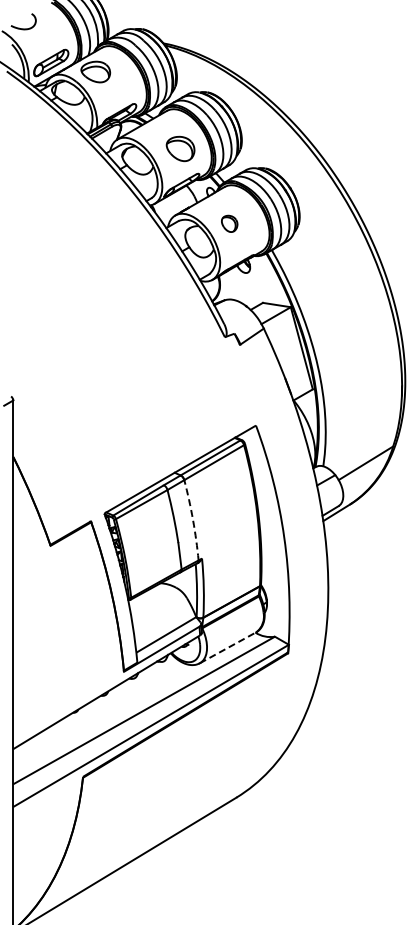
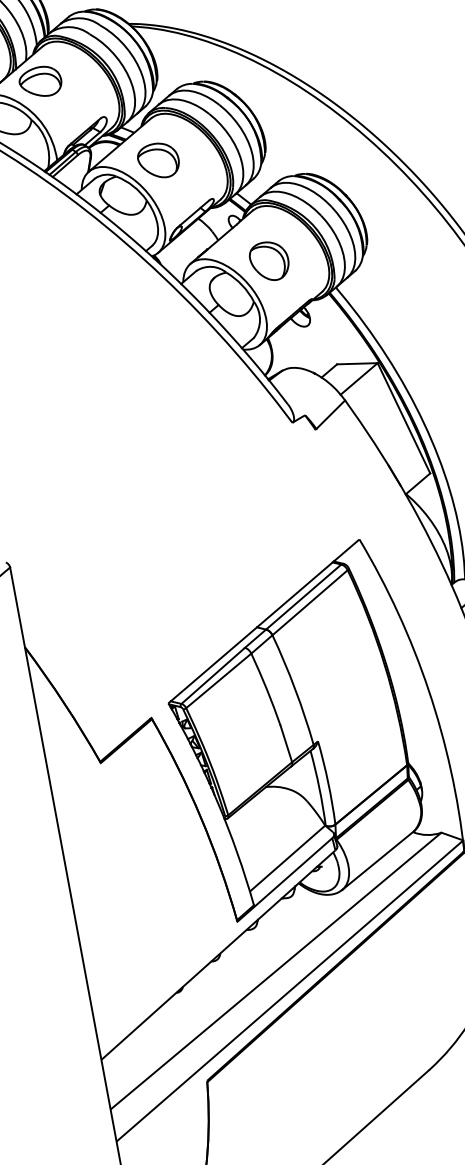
part: (180, 148) -> (158, 160), moved
part: (229, 223) -> (269, 260), size x1.67
arc: (193, 520) -> (296, 689), dashed -> solid
line: (228, 647) -> (378, 860), dashed -> solid

